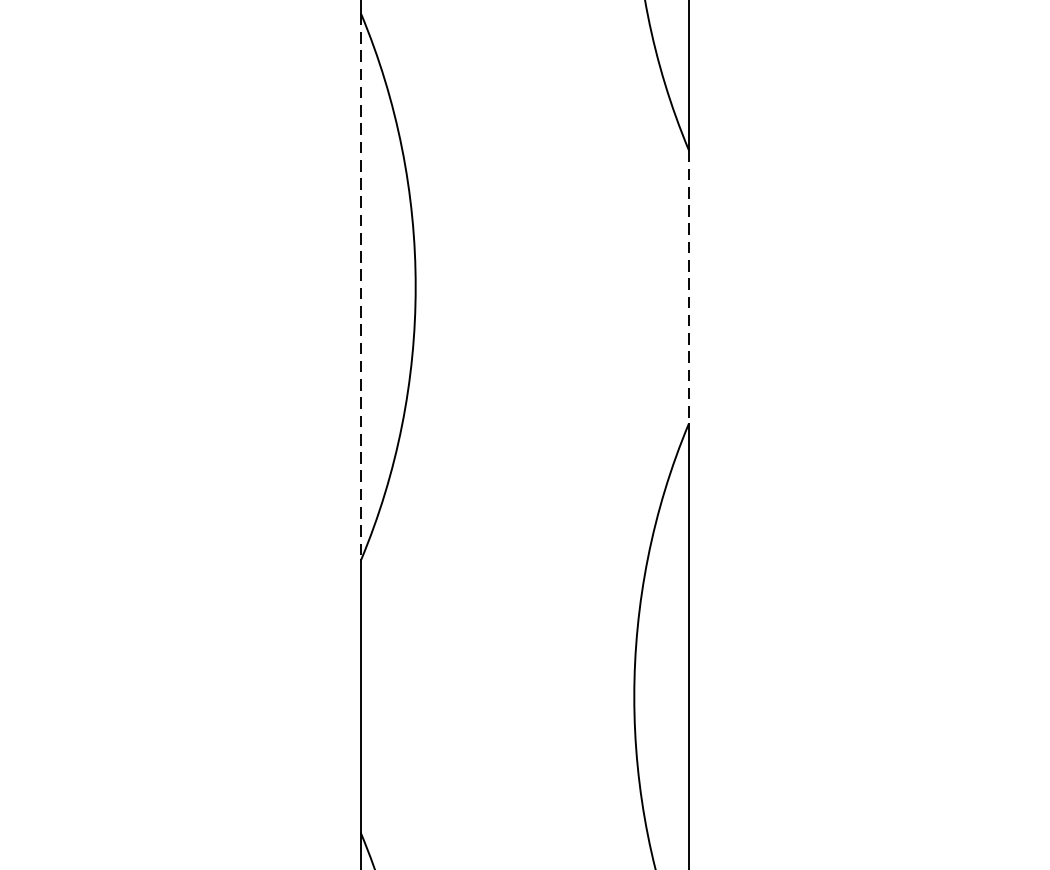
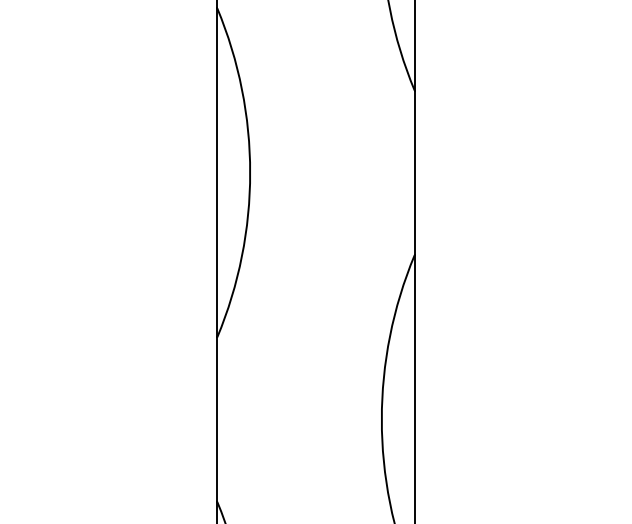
line: (361, 286) -> (217, 172), dashed -> solid
line: (688, 288) -> (414, 173), dashed -> solid

